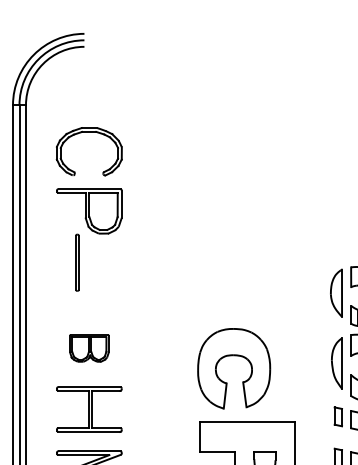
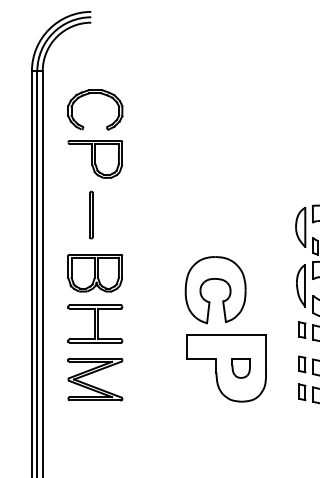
line: (76, 262) -> (90, 214), moved
part: (89, 348) -> (95, 273), size x1.67

